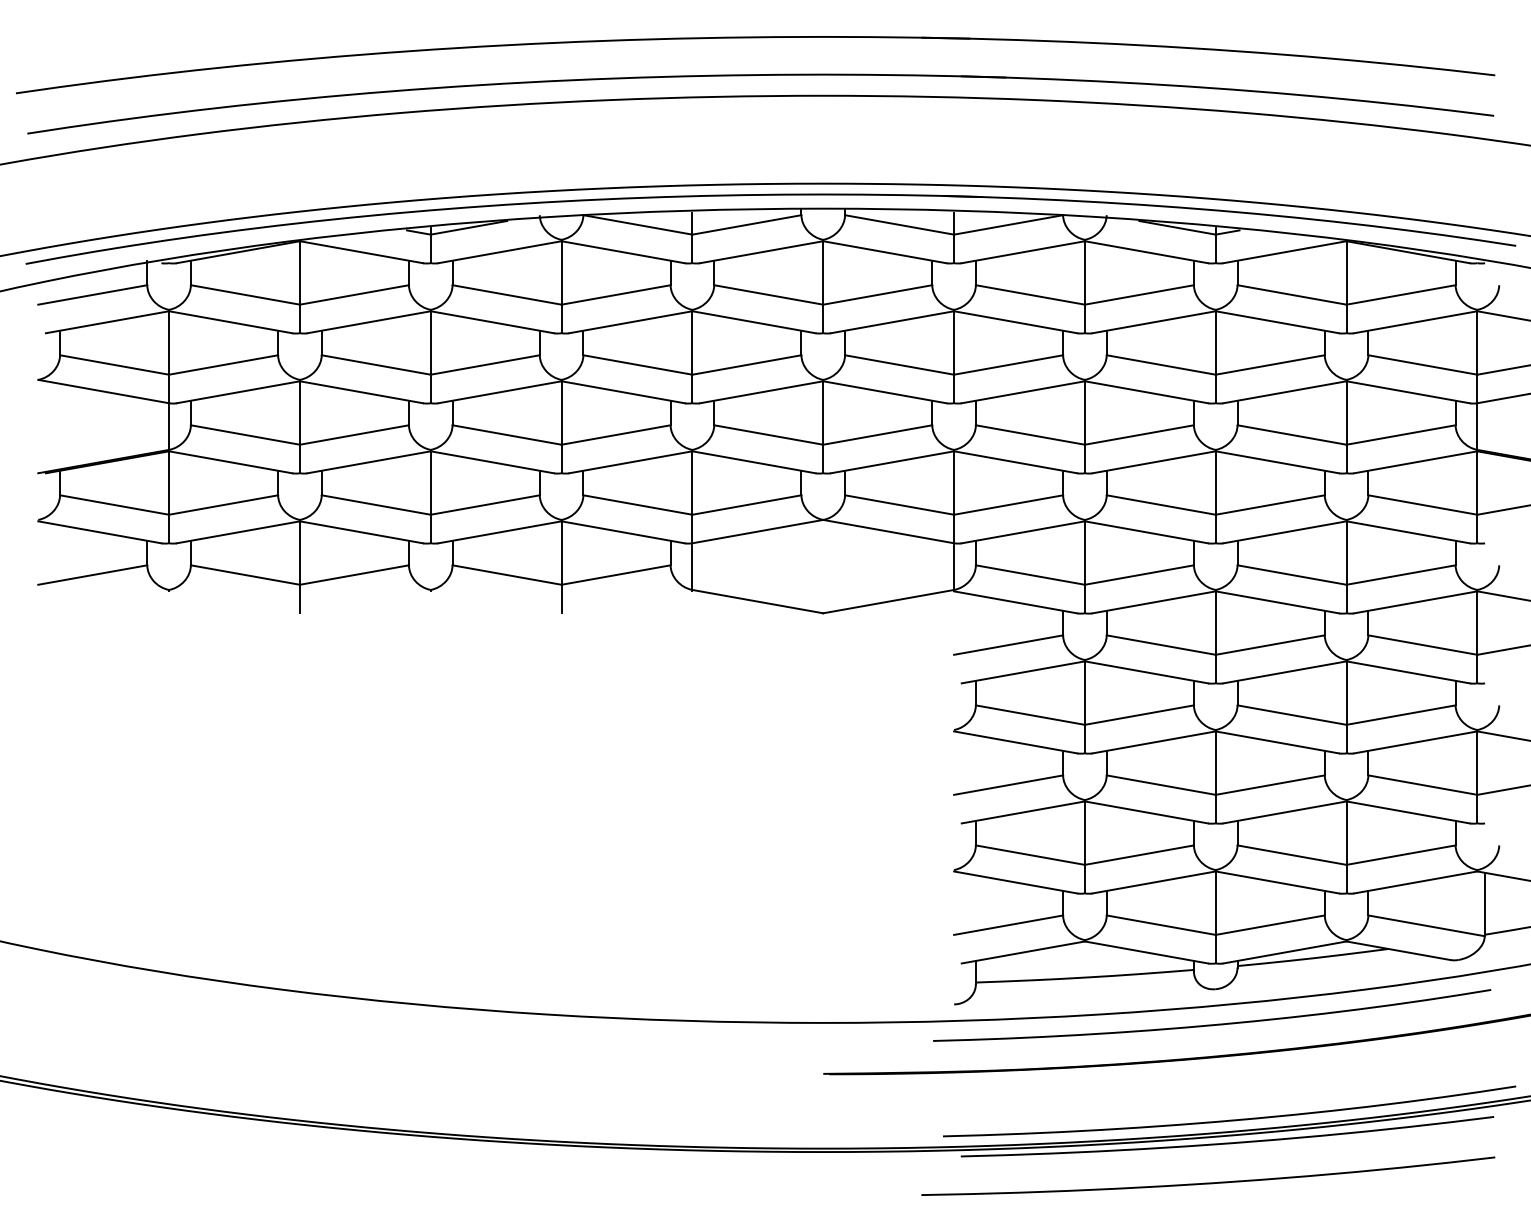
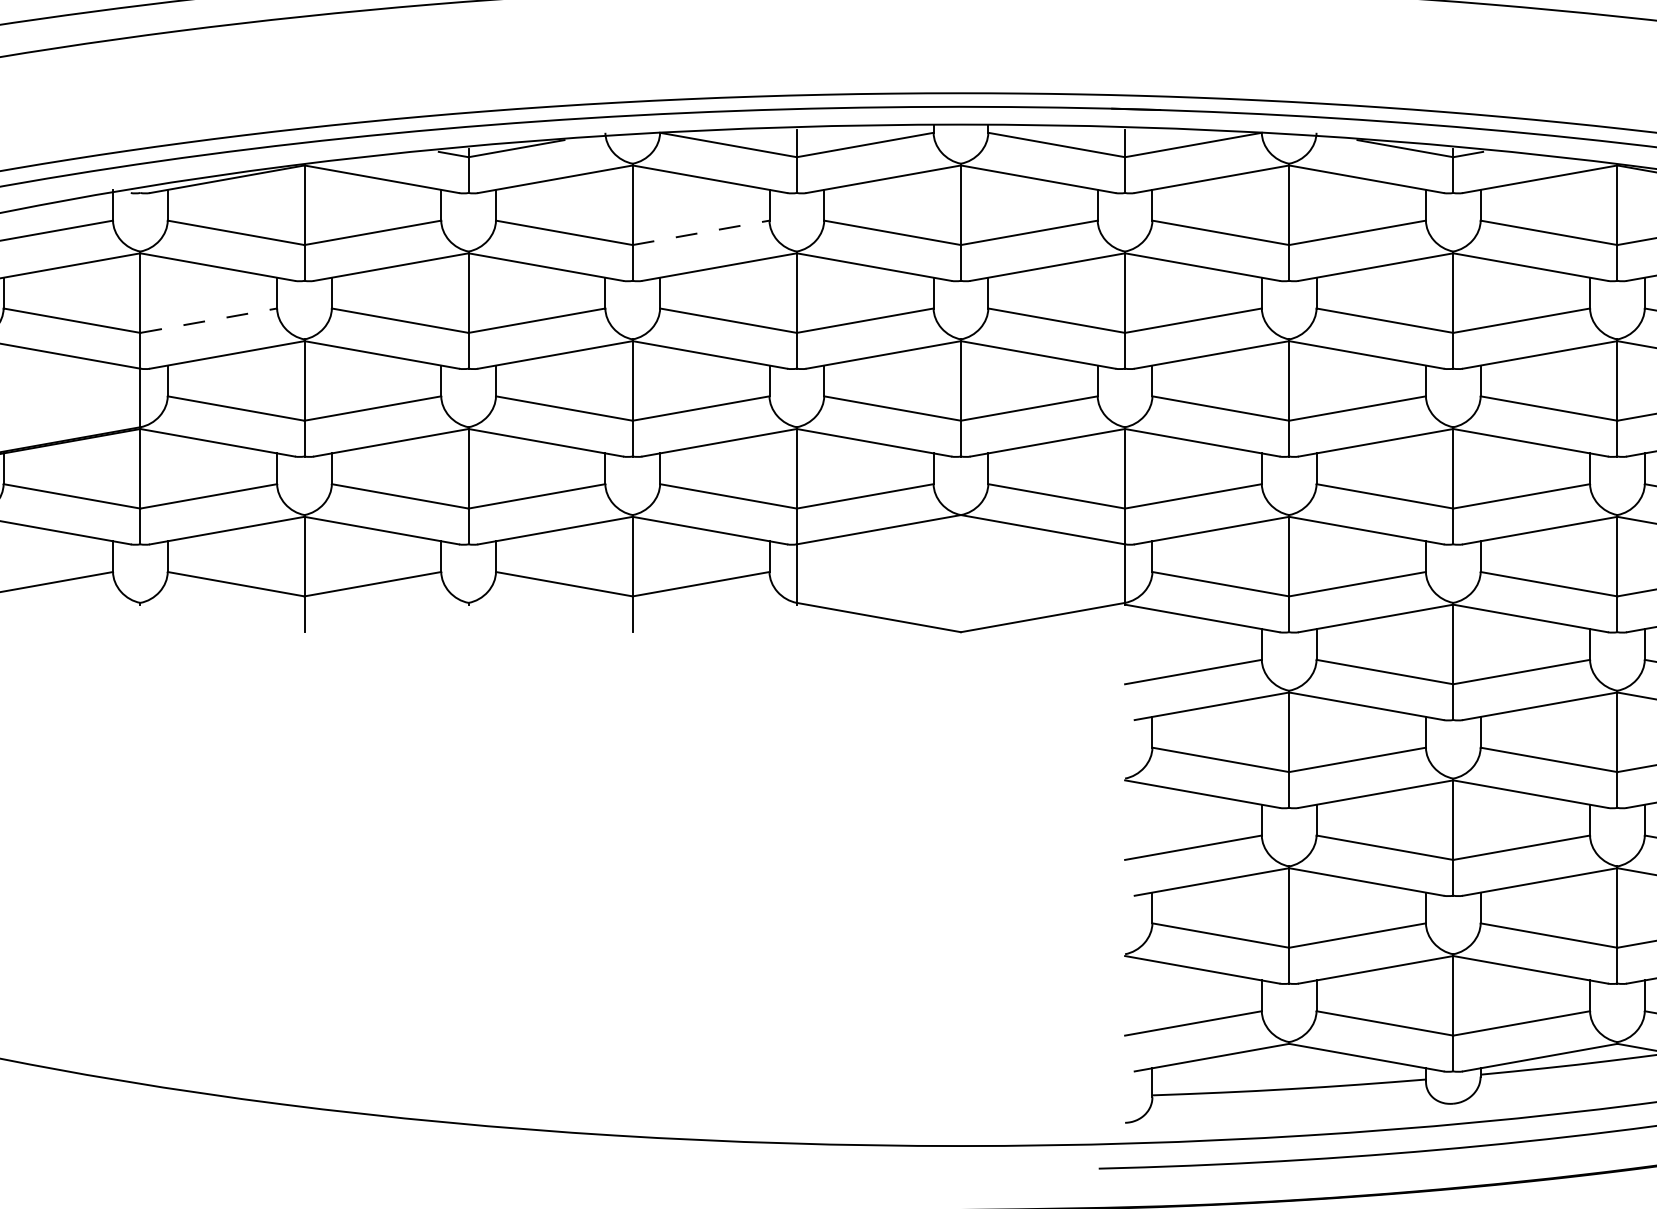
line: (616, 294) -> (701, 232), solid -> dashed
line: (224, 364) -> (209, 320), solid -> dashed

